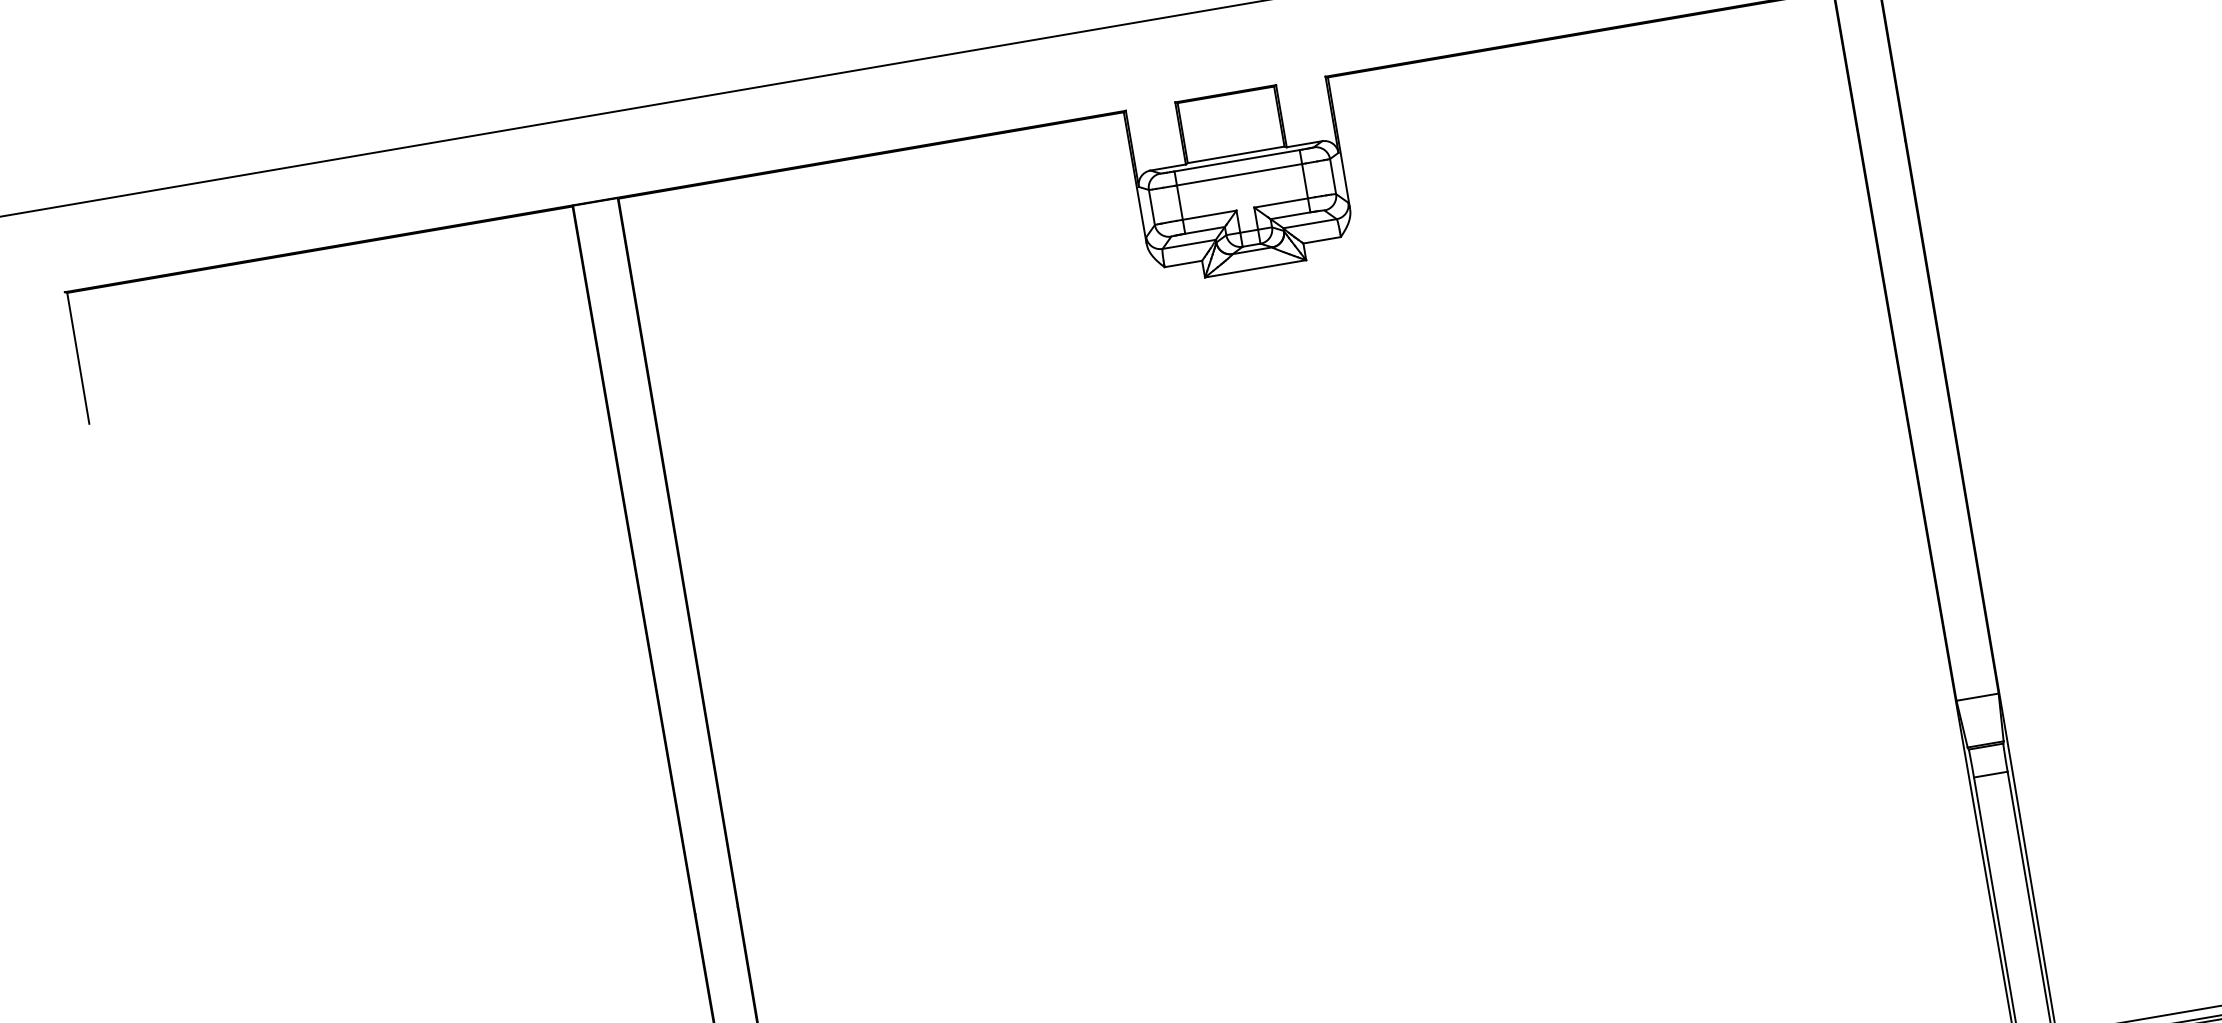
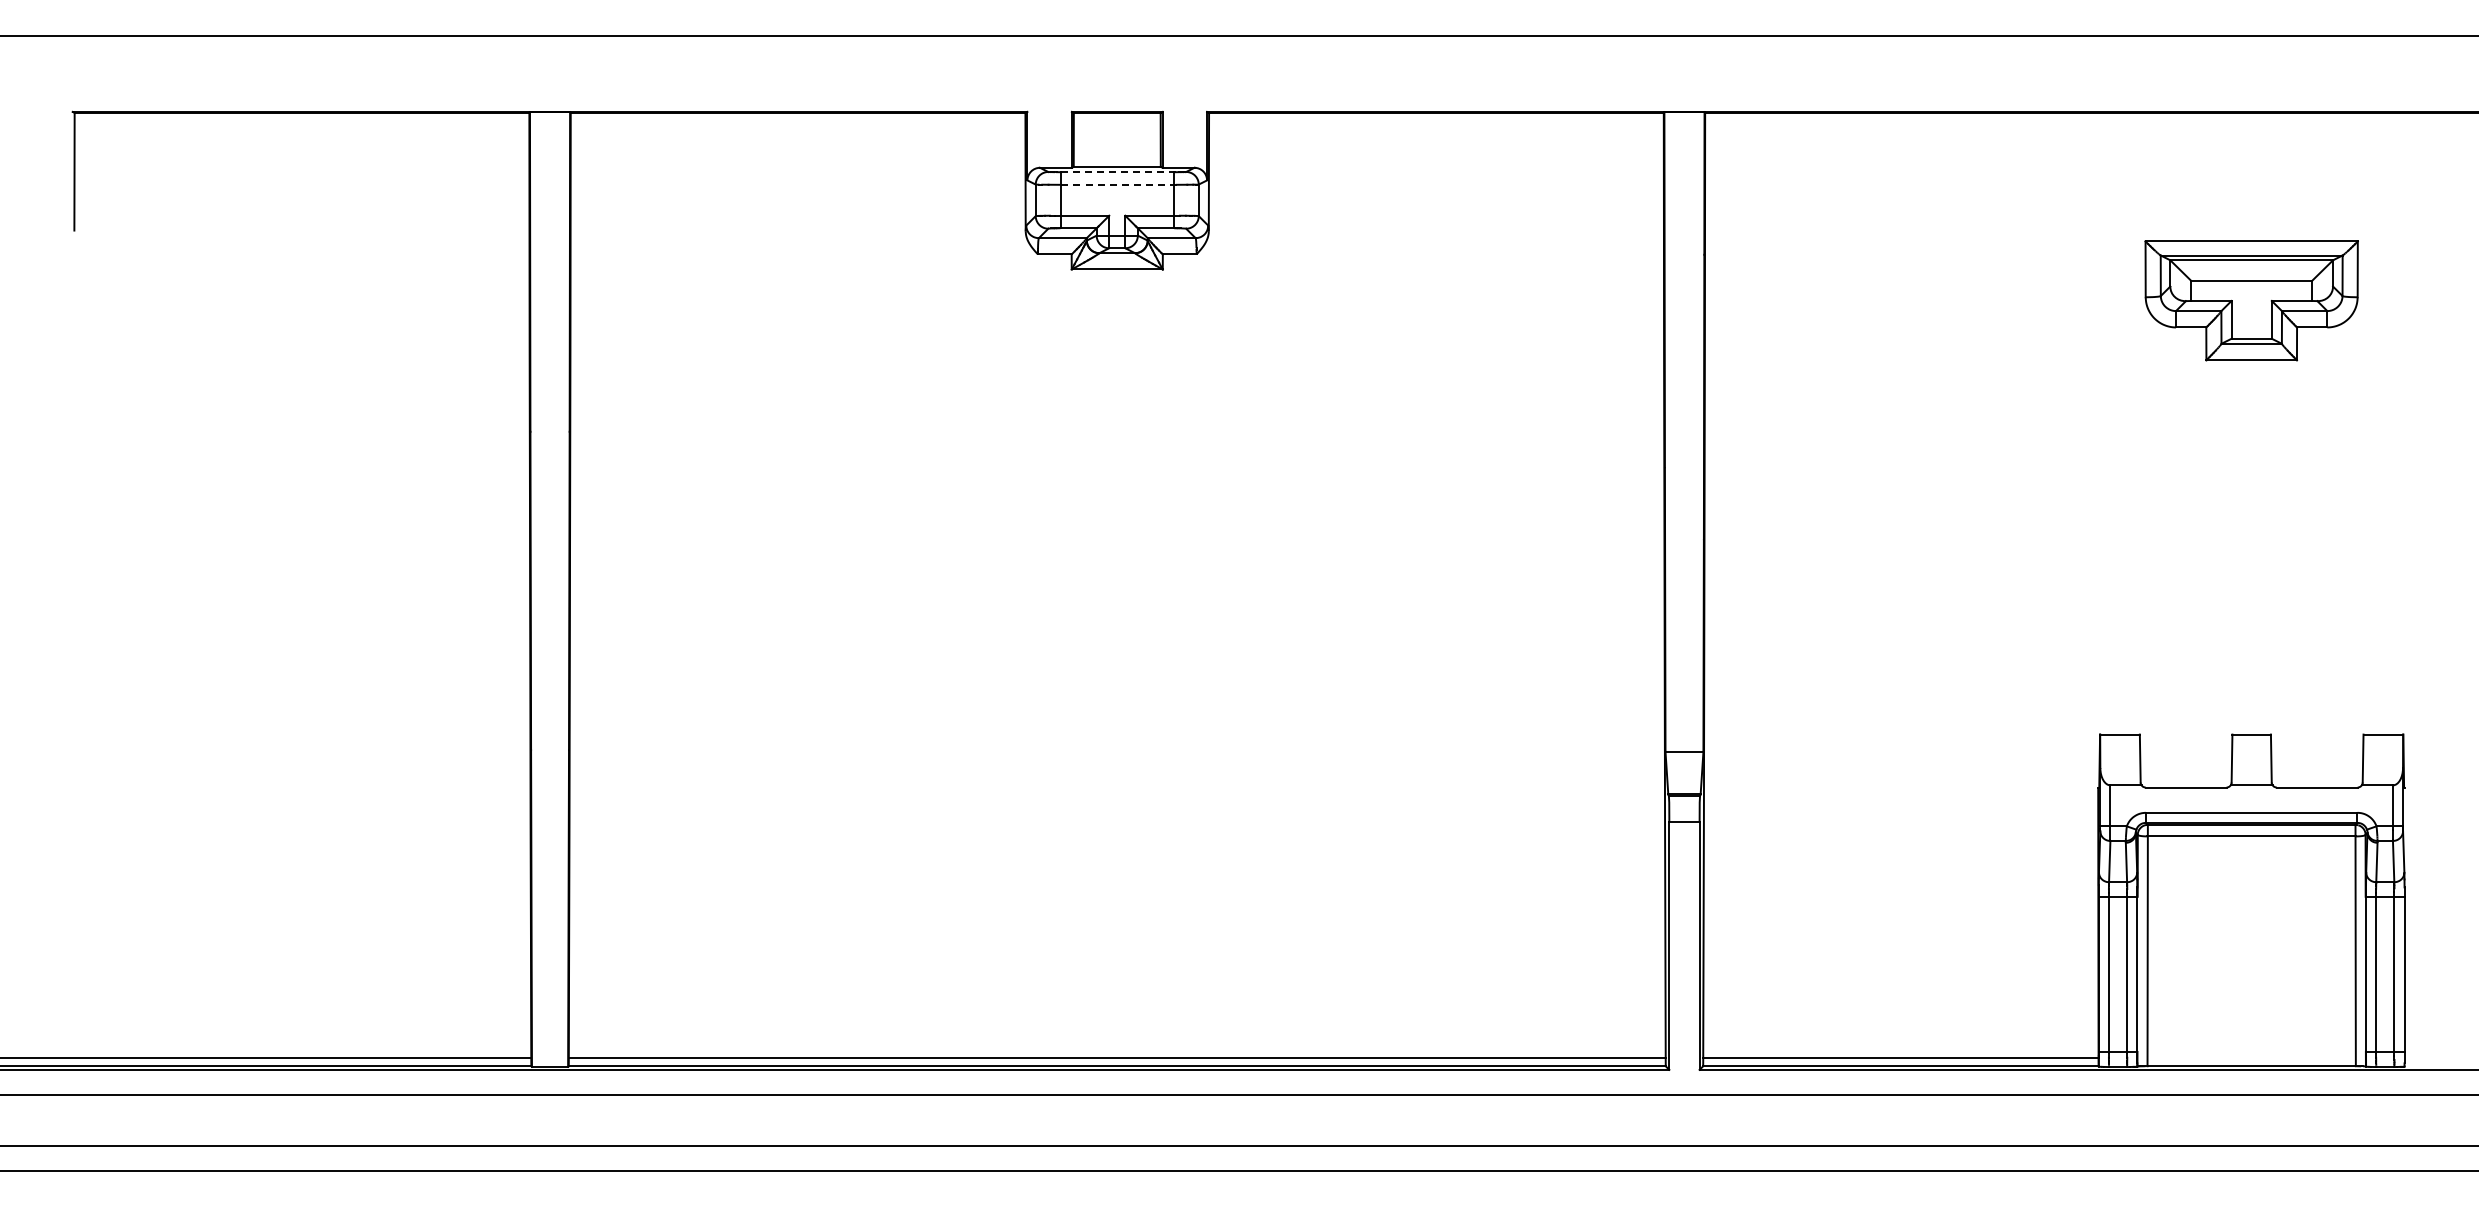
line: (1238, 160) -> (1118, 172), solid -> dashed
line: (1240, 174) -> (1118, 184), solid -> dashed

